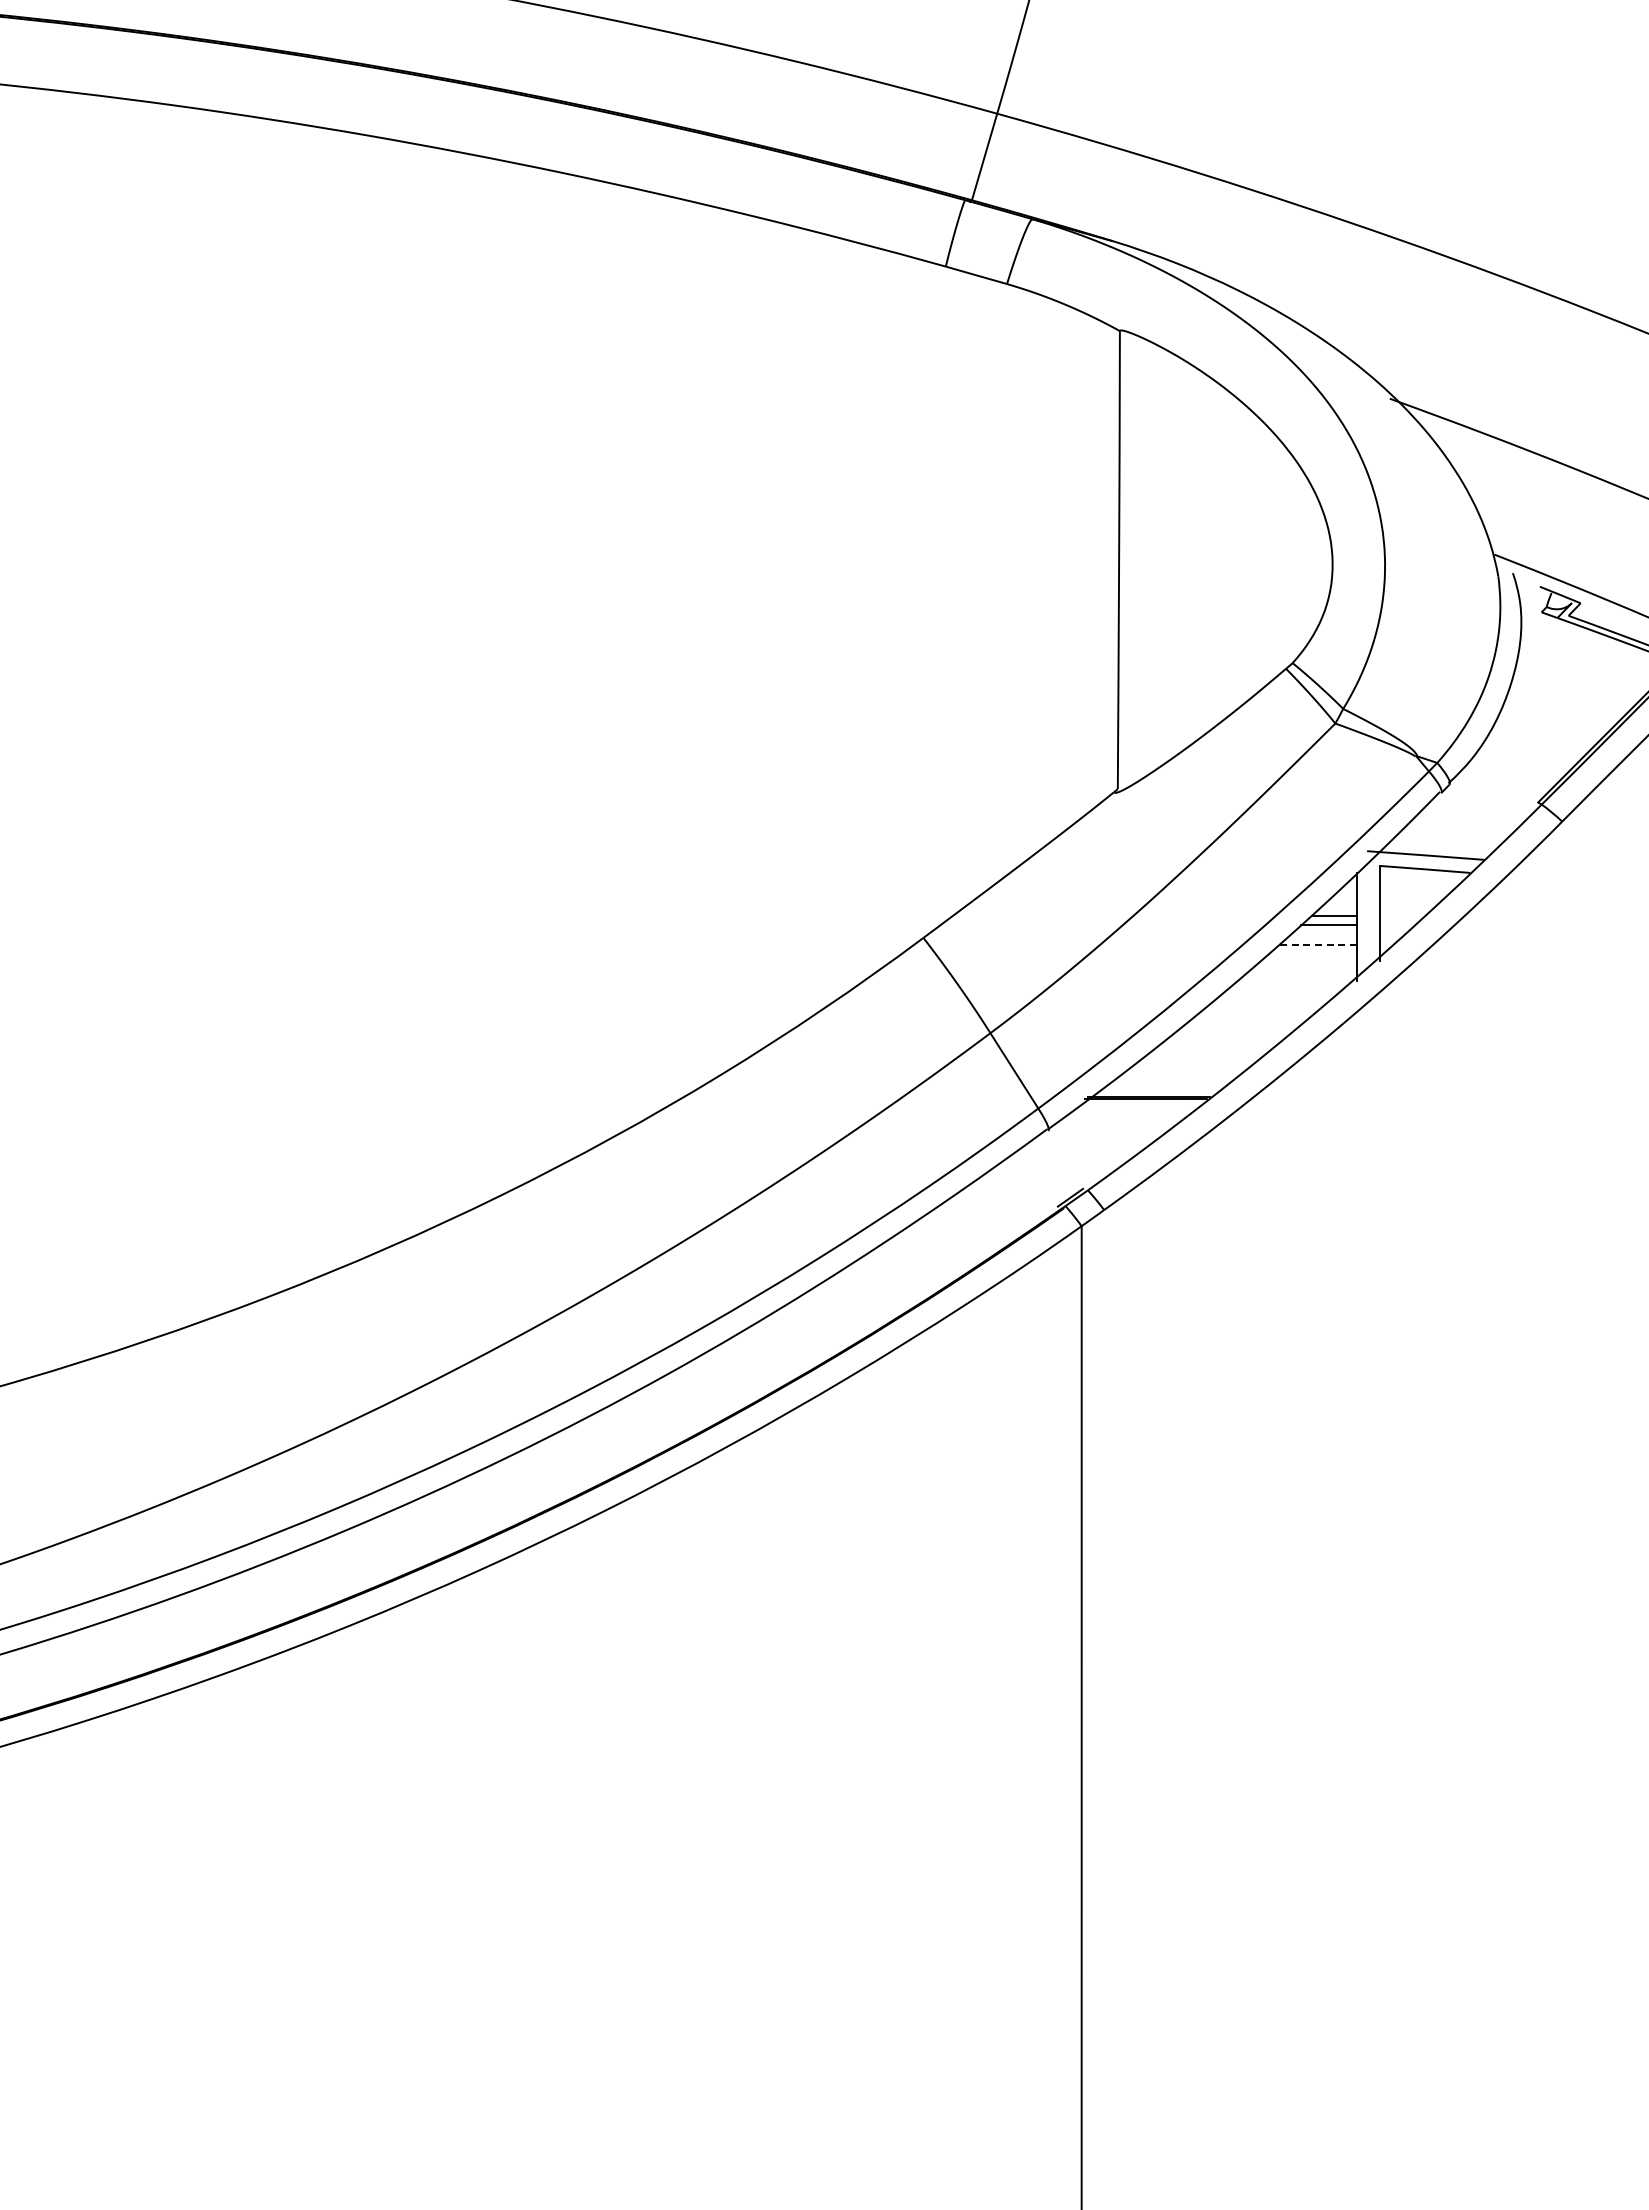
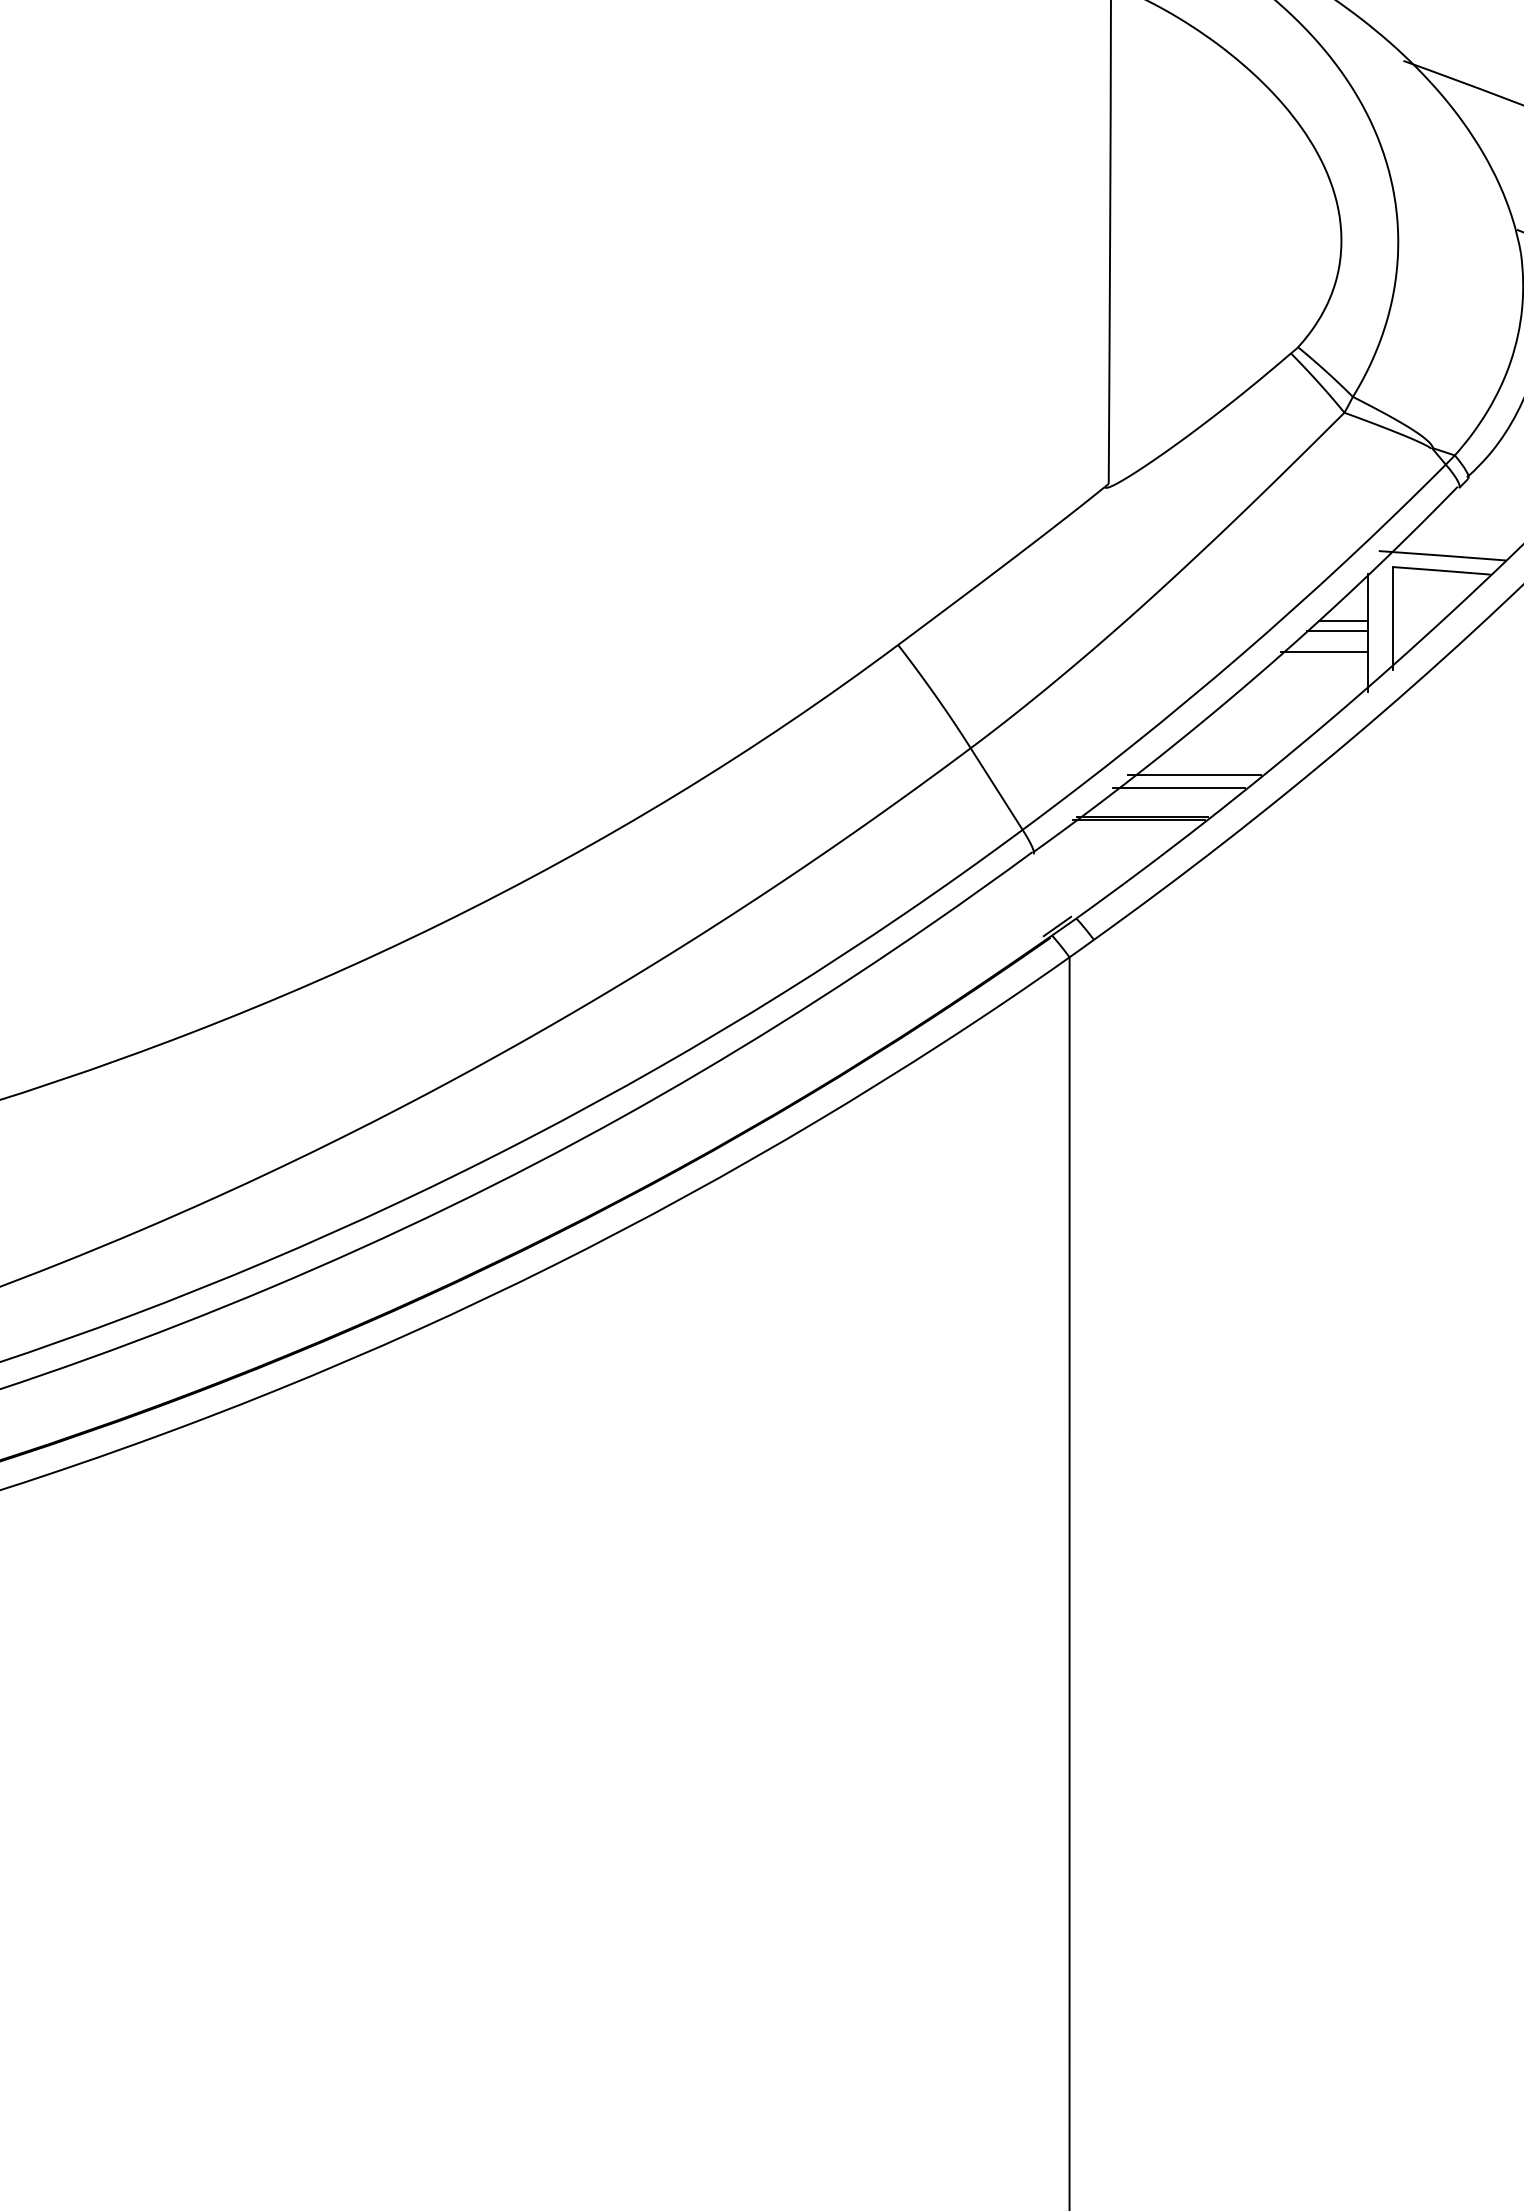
line: (1316, 944) -> (1323, 652), dashed -> solid
line: (1197, 1058) -> (1195, 775), added
line: (1182, 1069) -> (1178, 787), added

